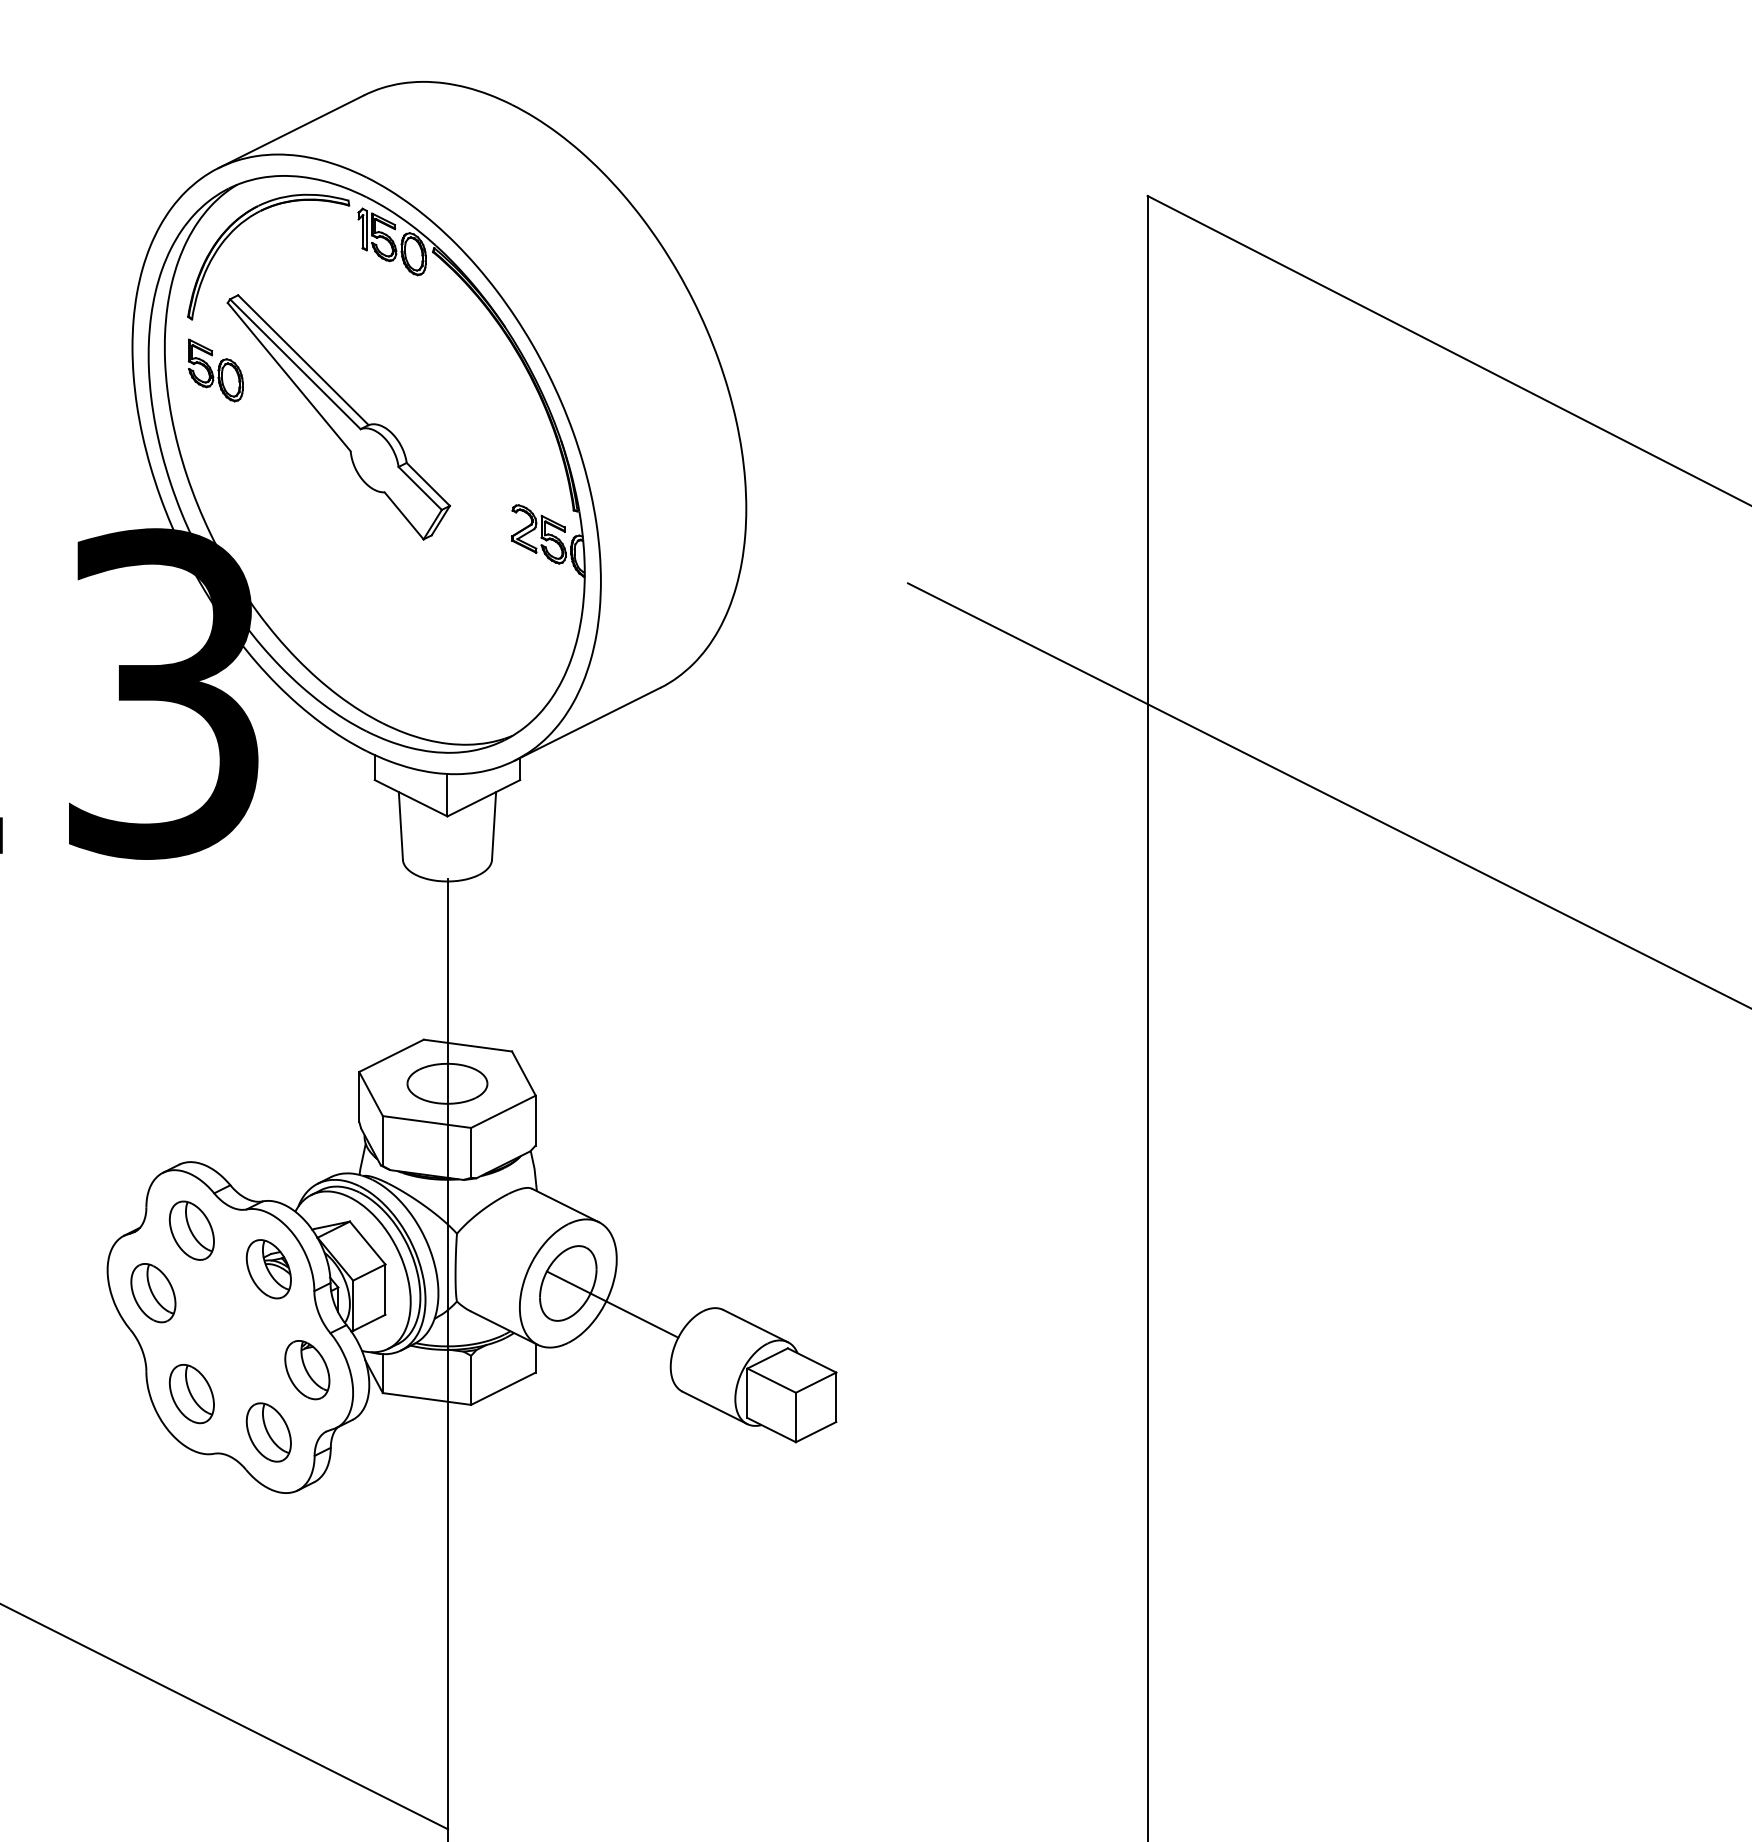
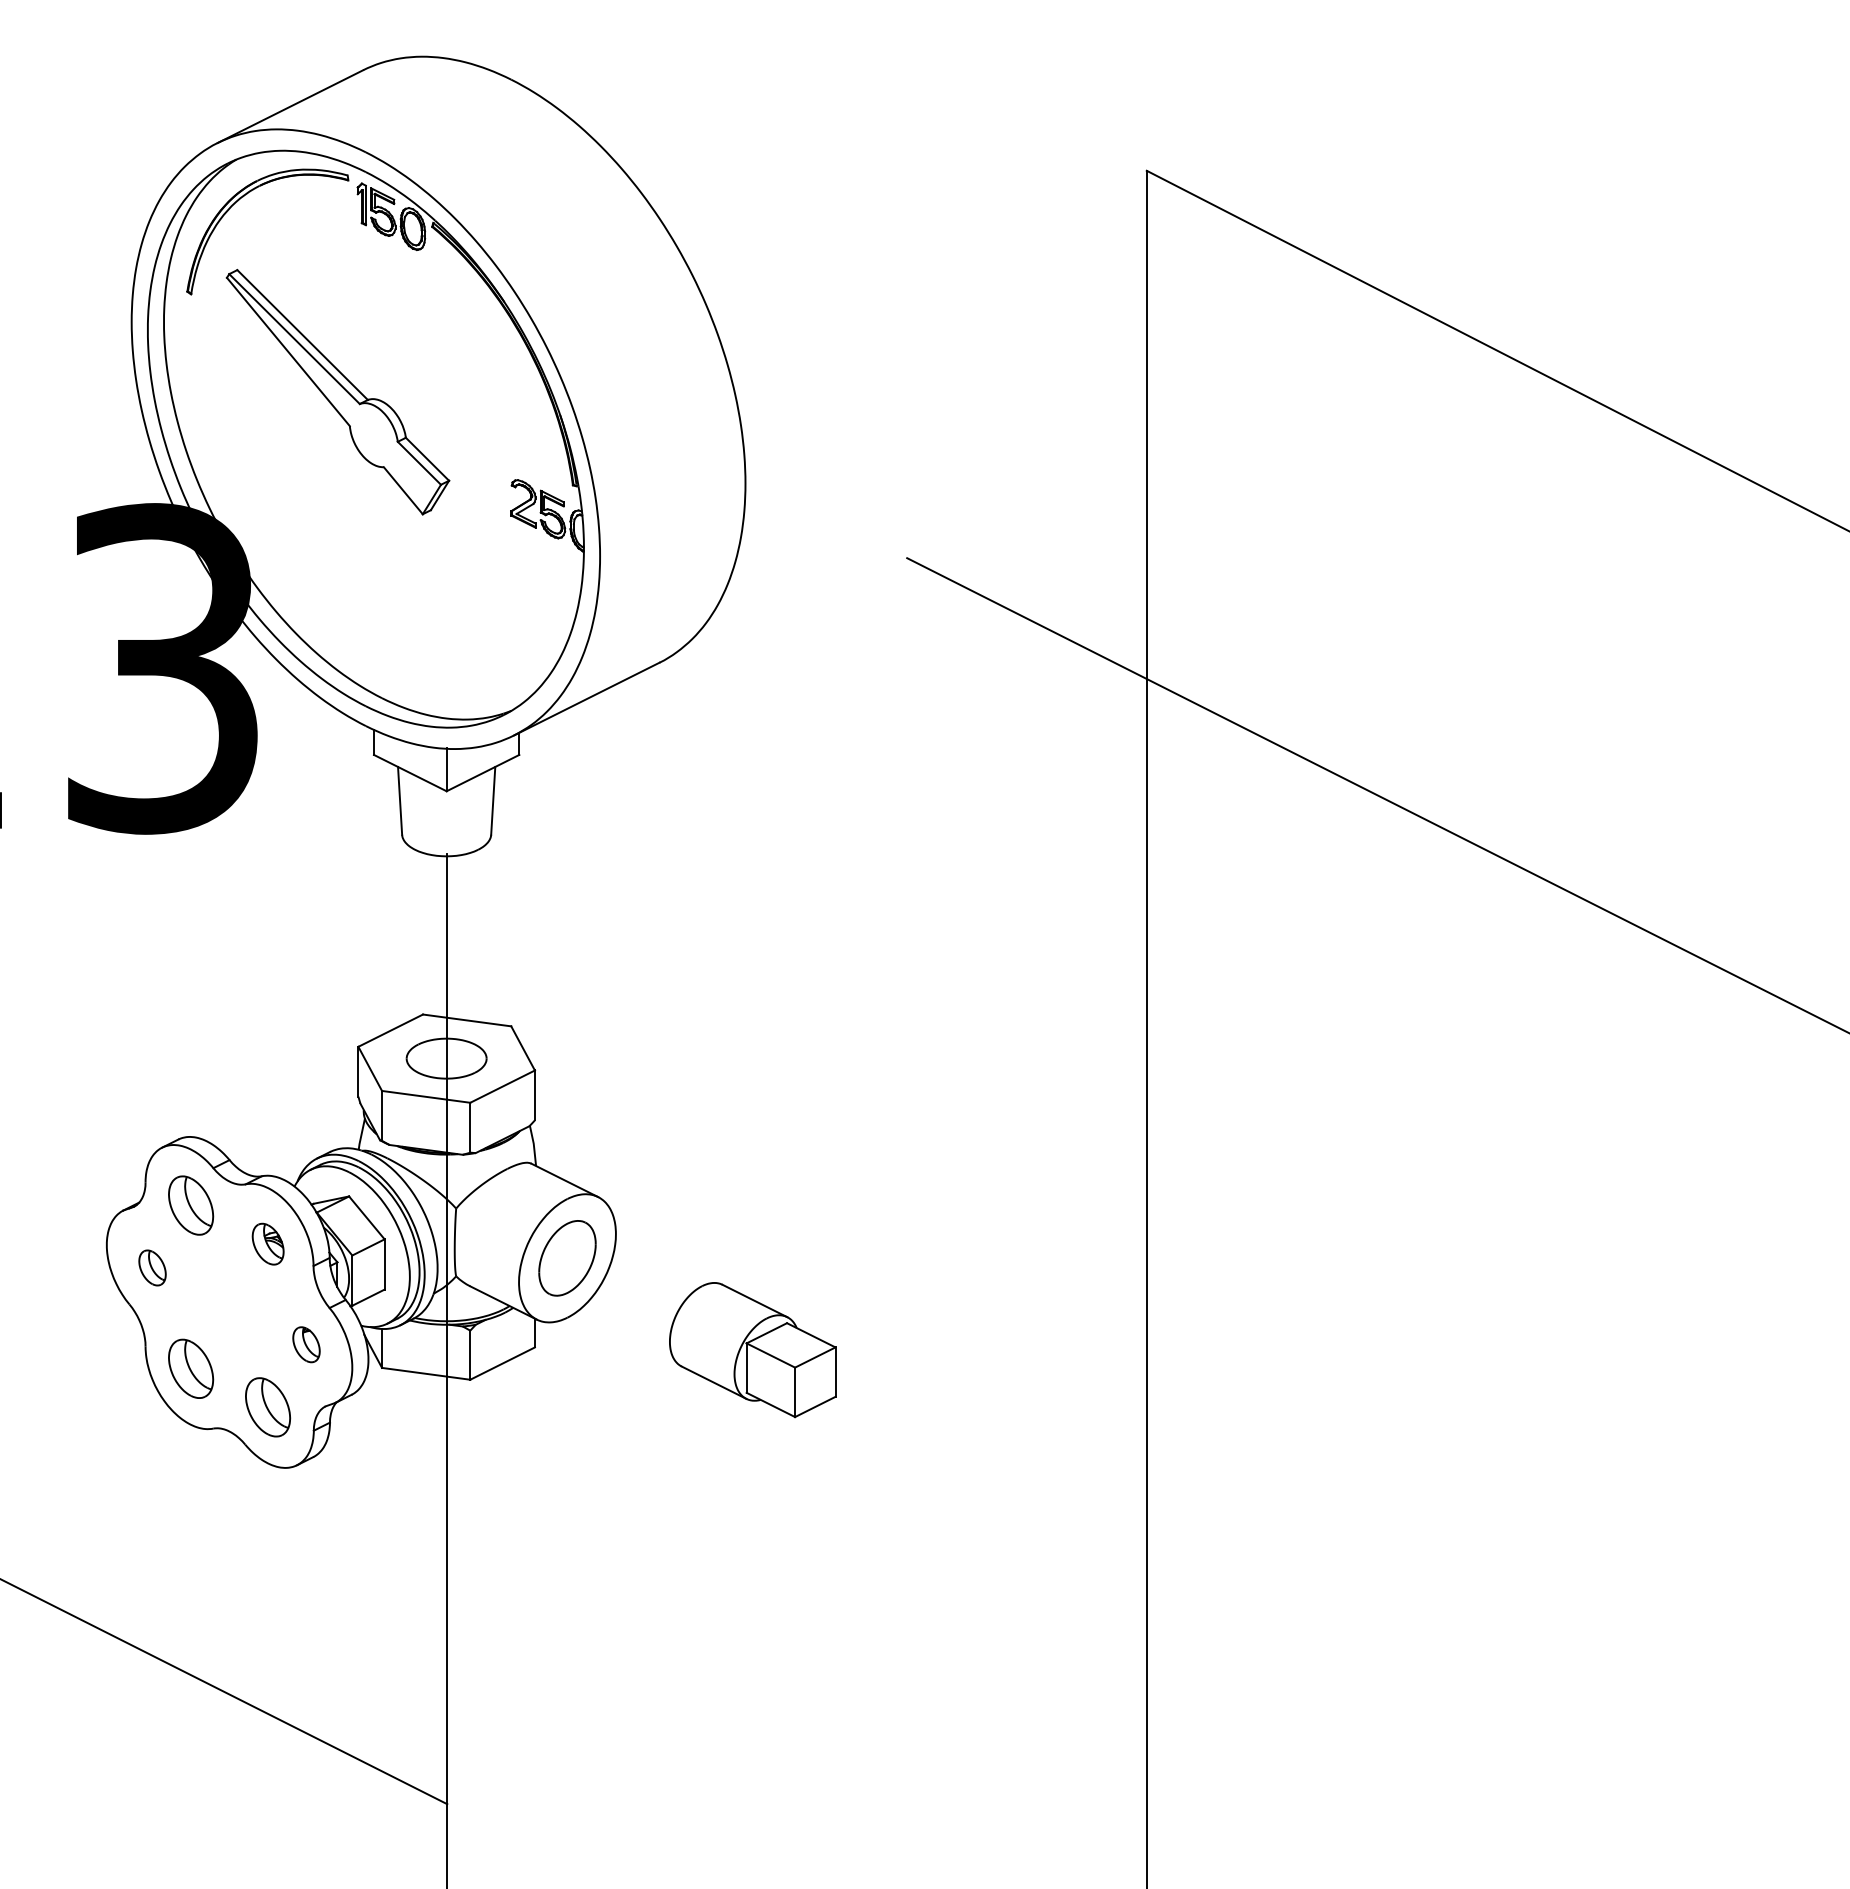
part: (215, 370) -> (214, 345), removed
part: (269, 1269) -> (268, 1244), size x0.7
part: (153, 1292) -> (152, 1267), size x0.6
line: (612, 1304) -> (611, 1279), removed
part: (307, 1369) -> (306, 1344), size x0.6

